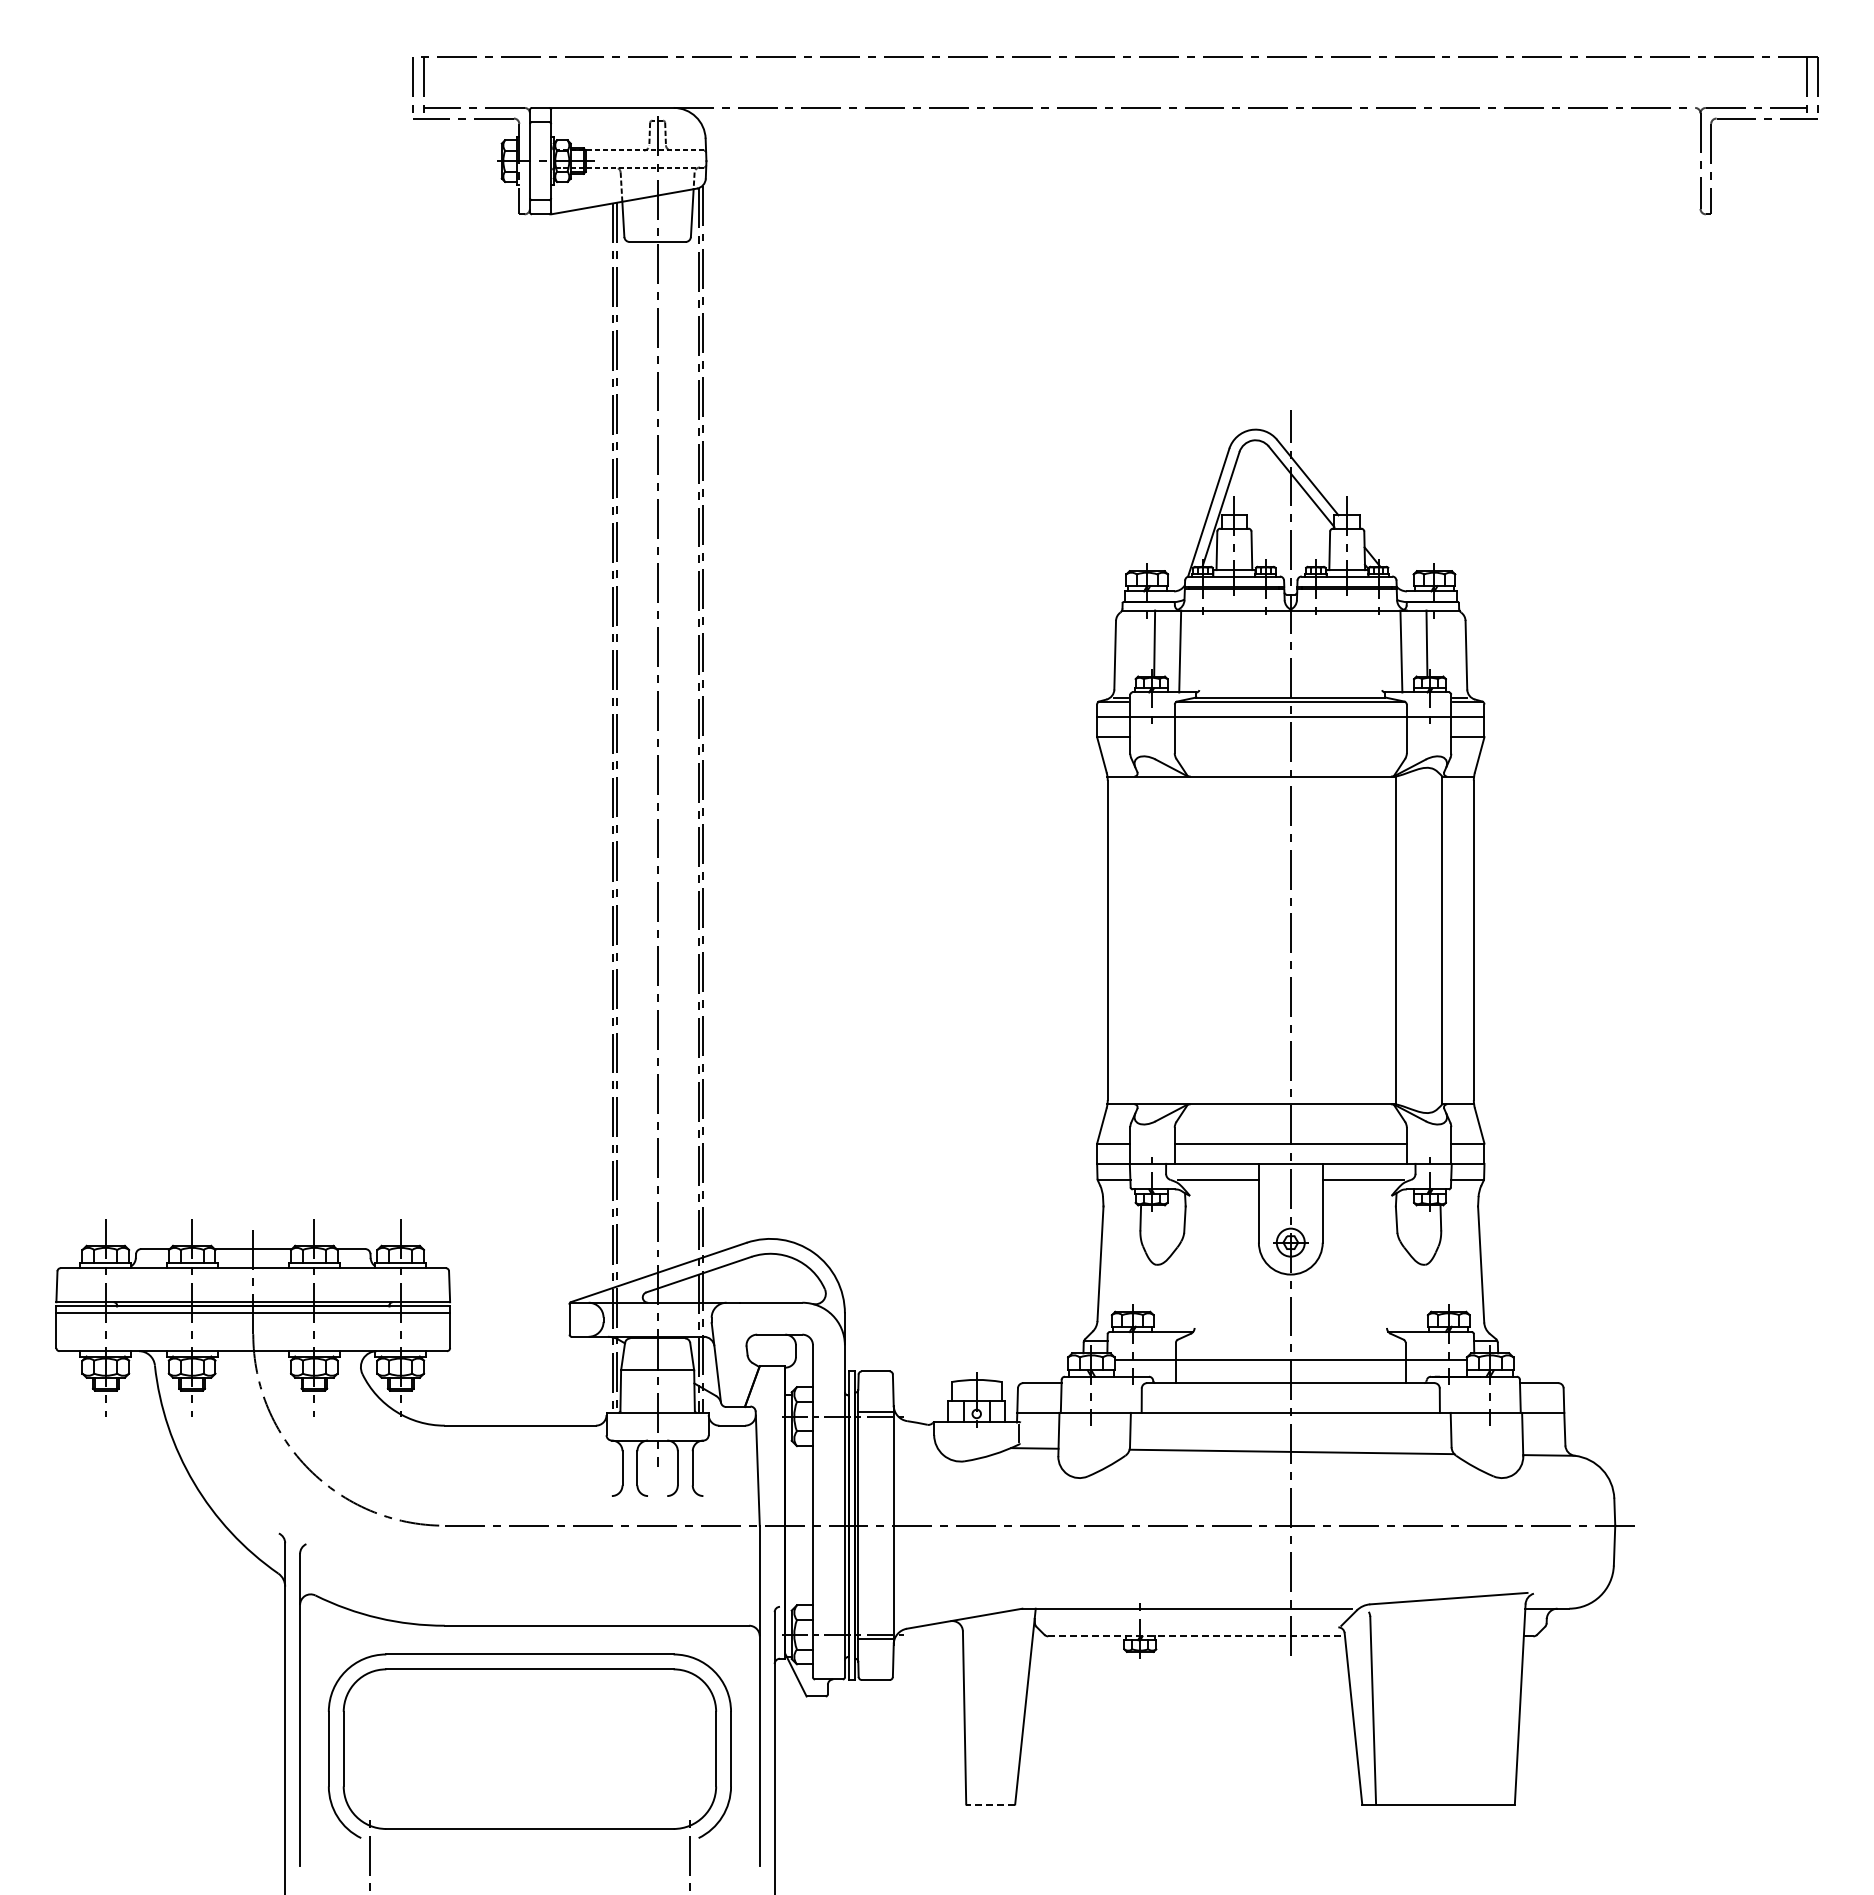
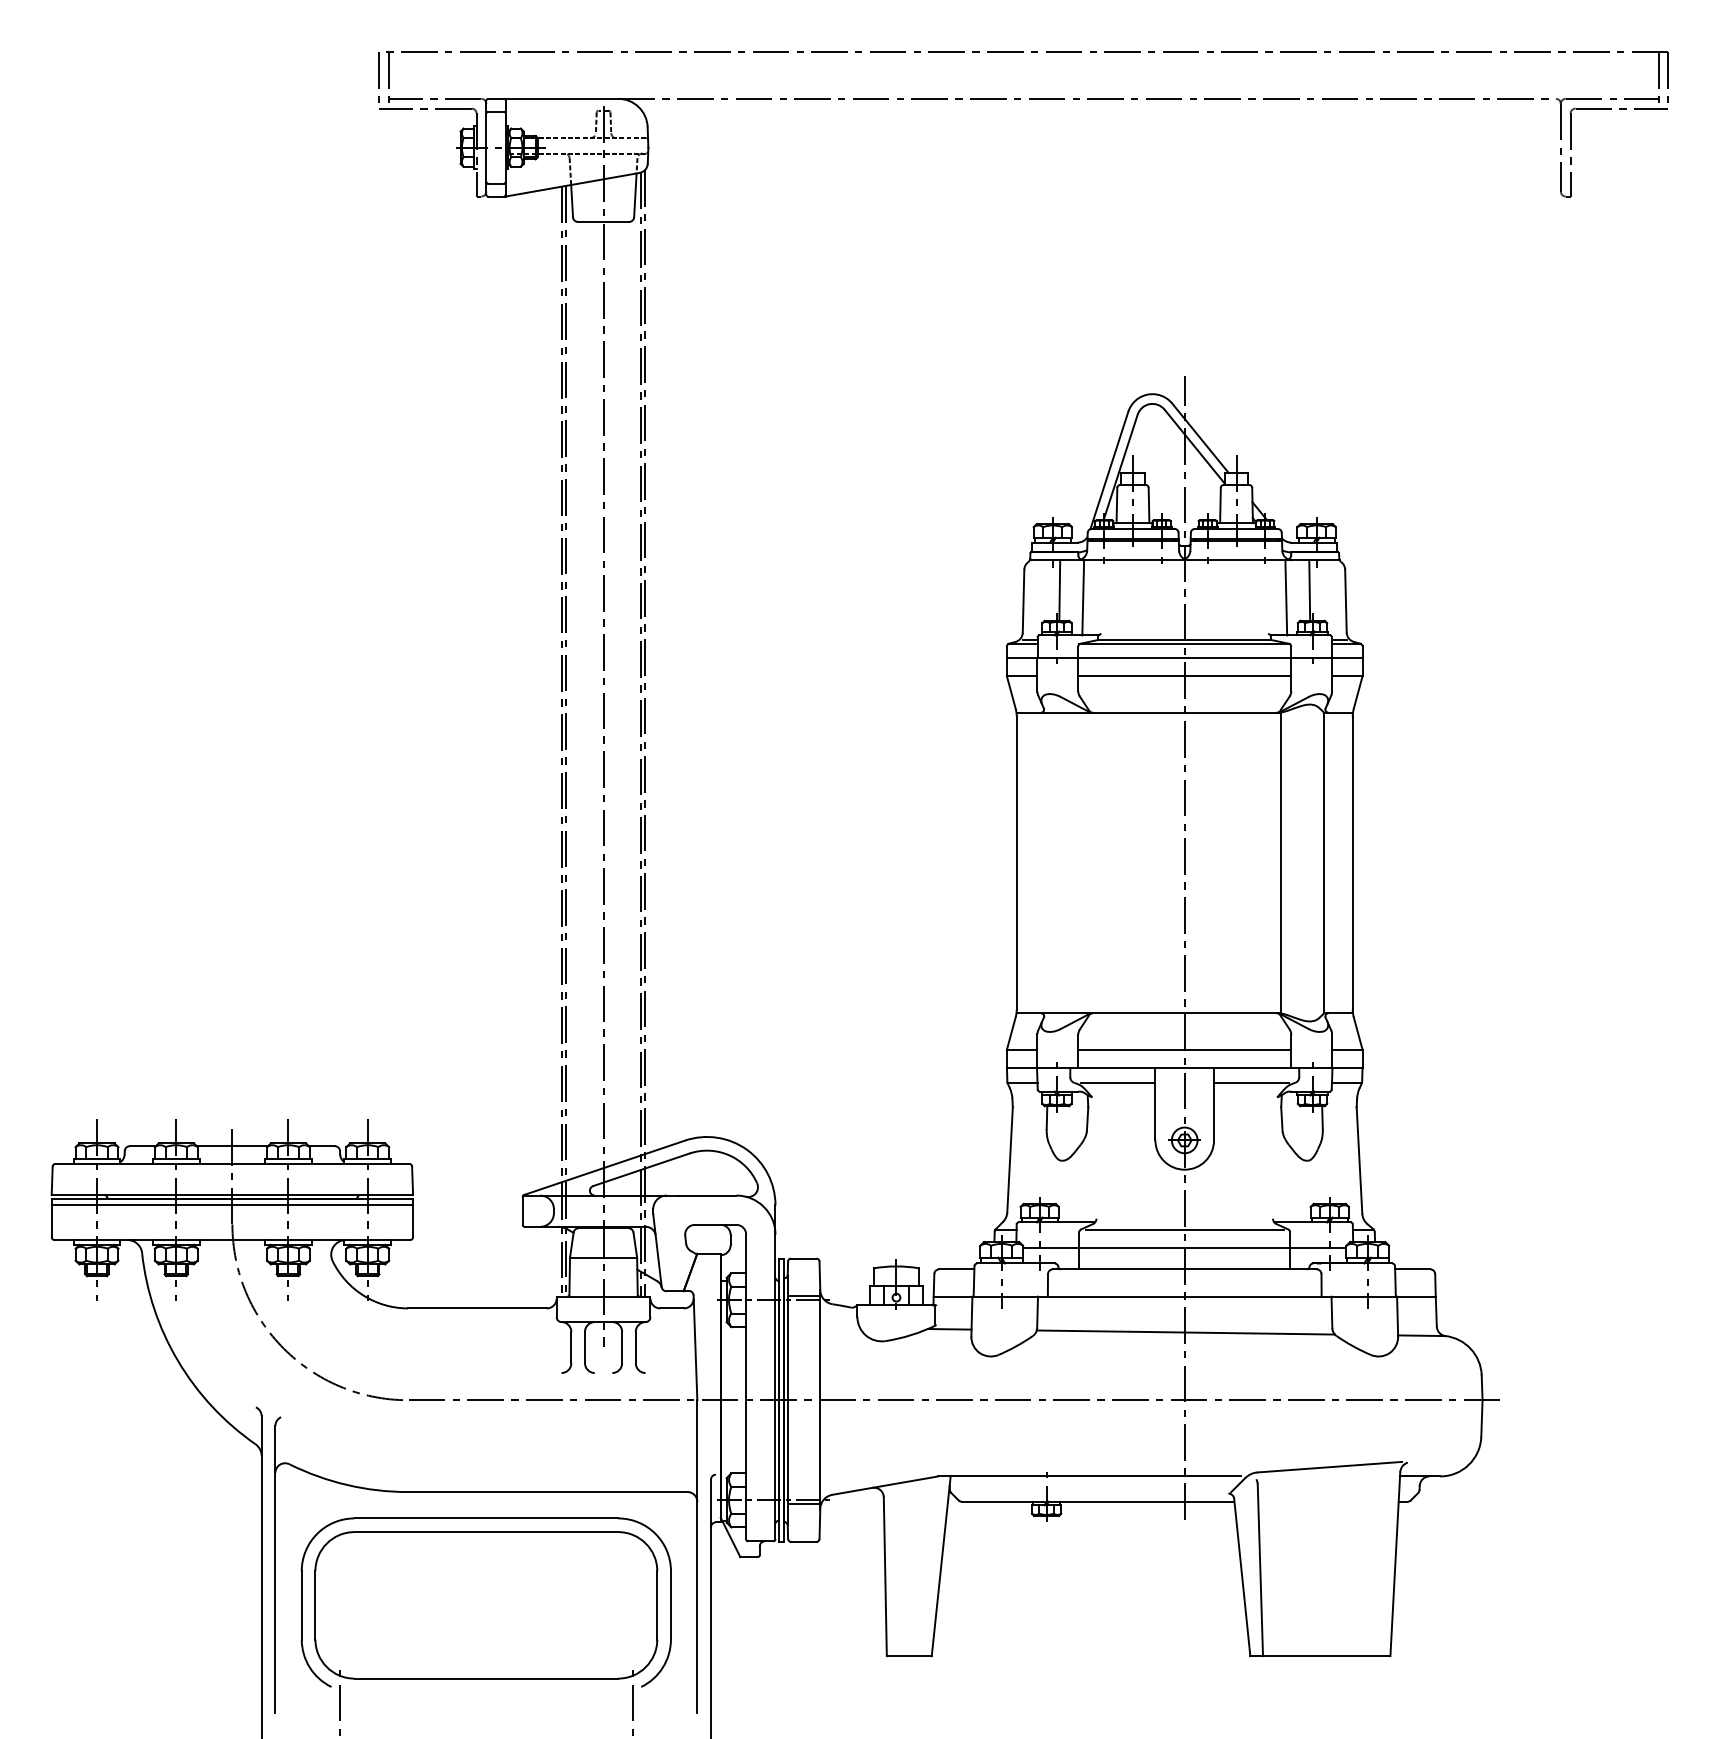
line: (1290, 737) -> (1184, 676), added
line: (1290, 1340) -> (1184, 1230), added
line: (1197, 1636) -> (1099, 1501), dashed -> solid
line: (990, 1804) -> (909, 1656), dashed -> solid

